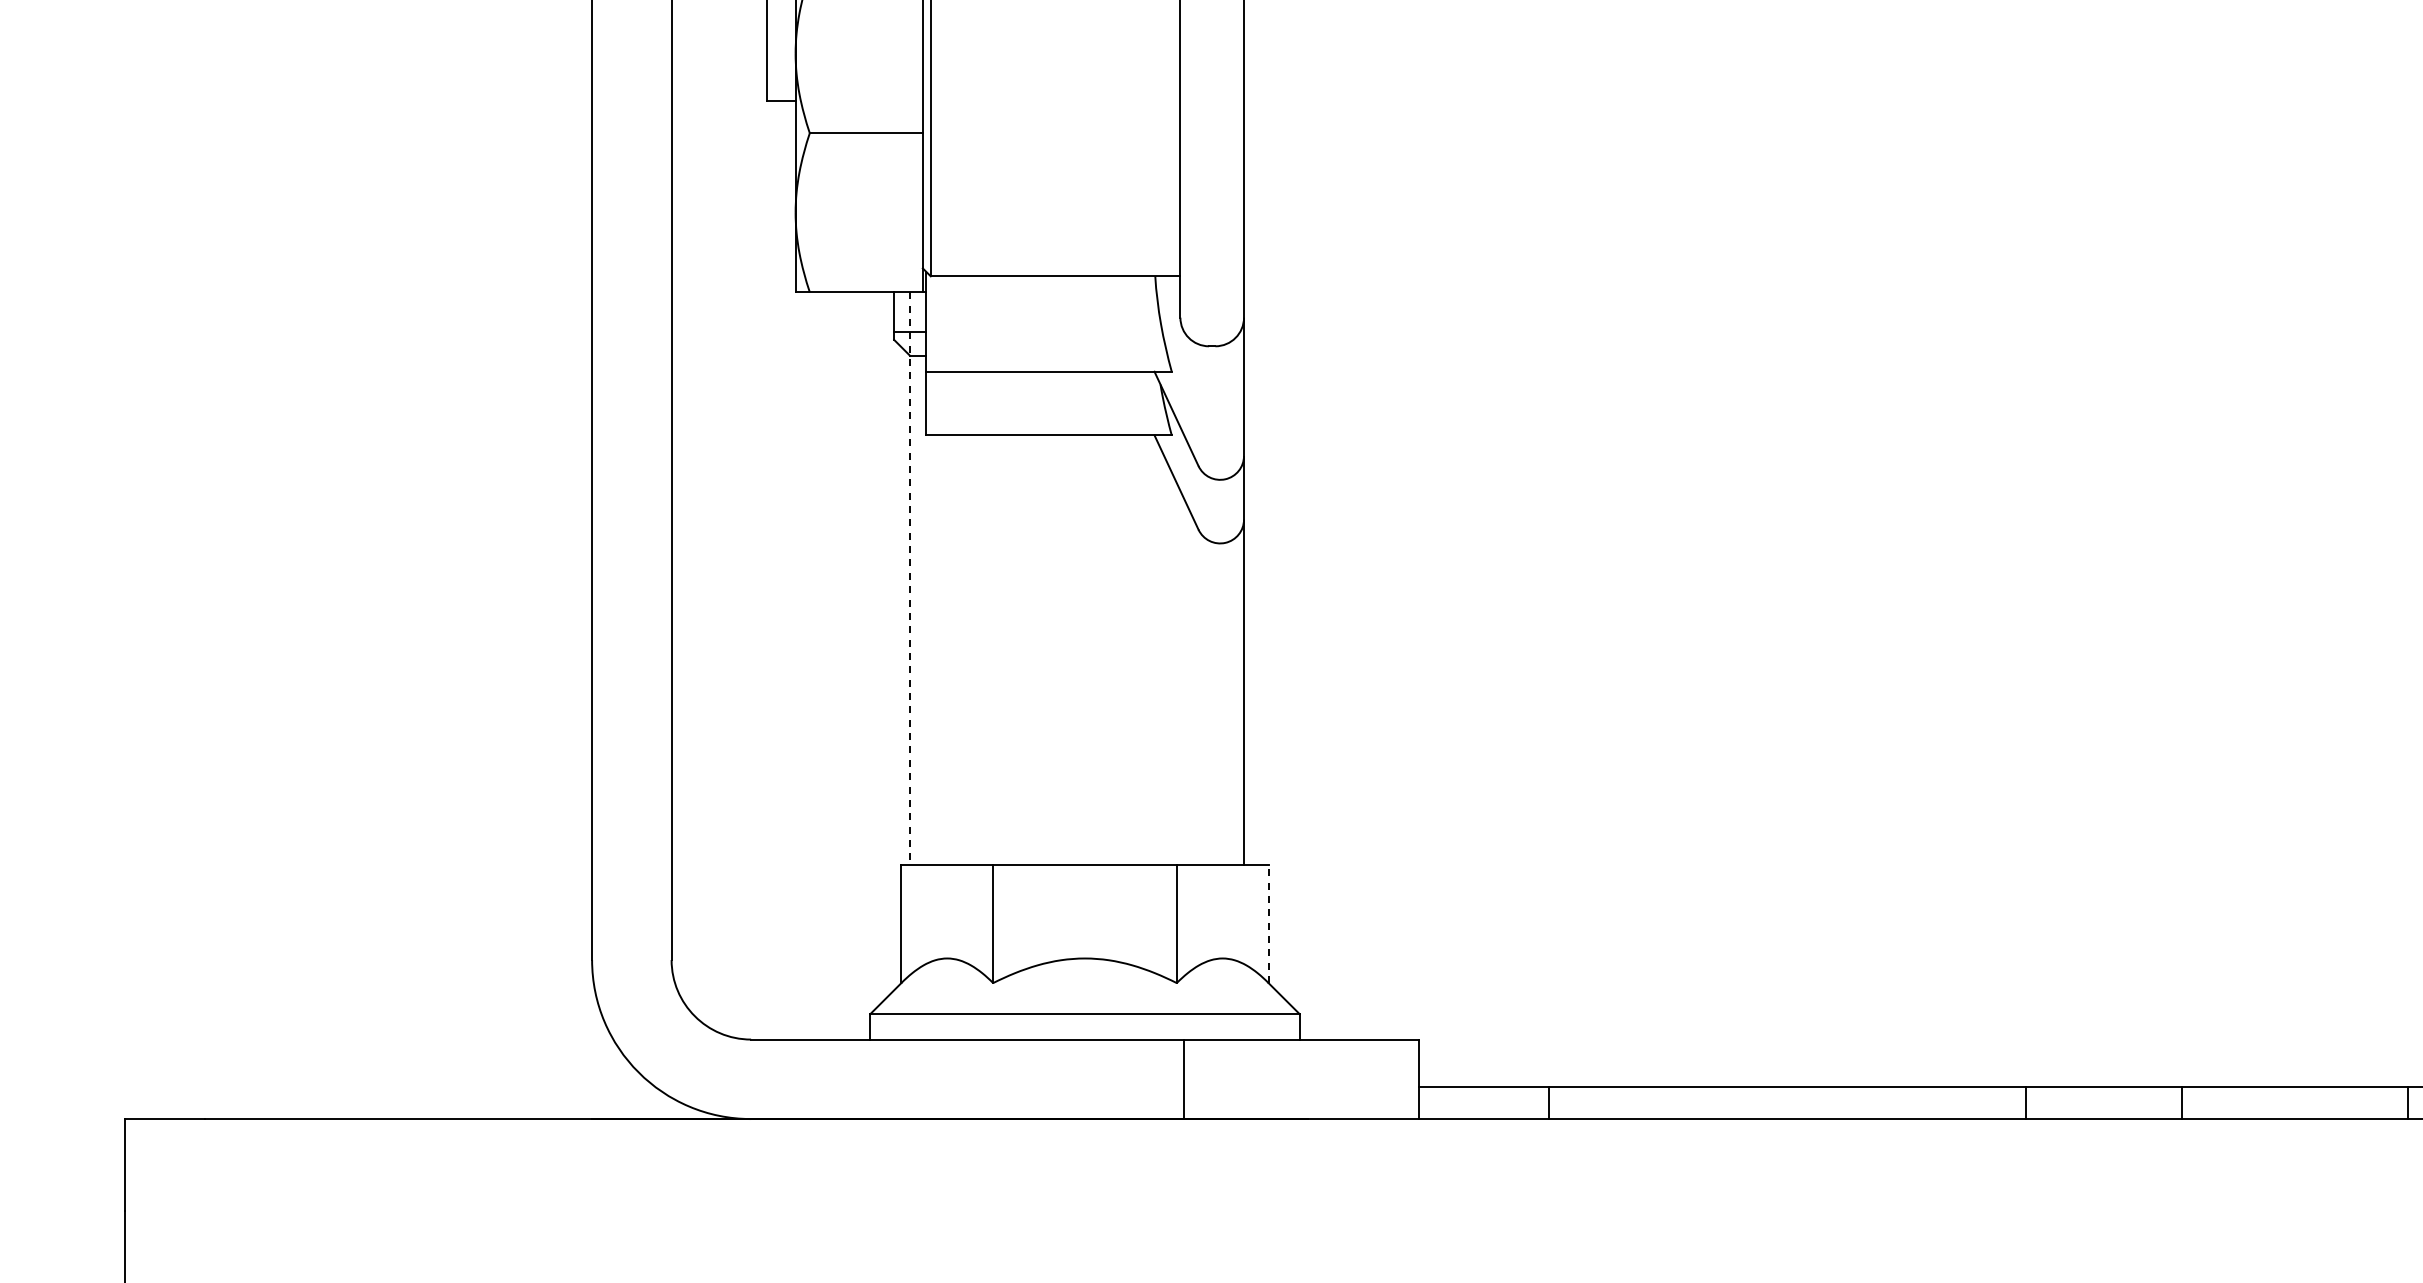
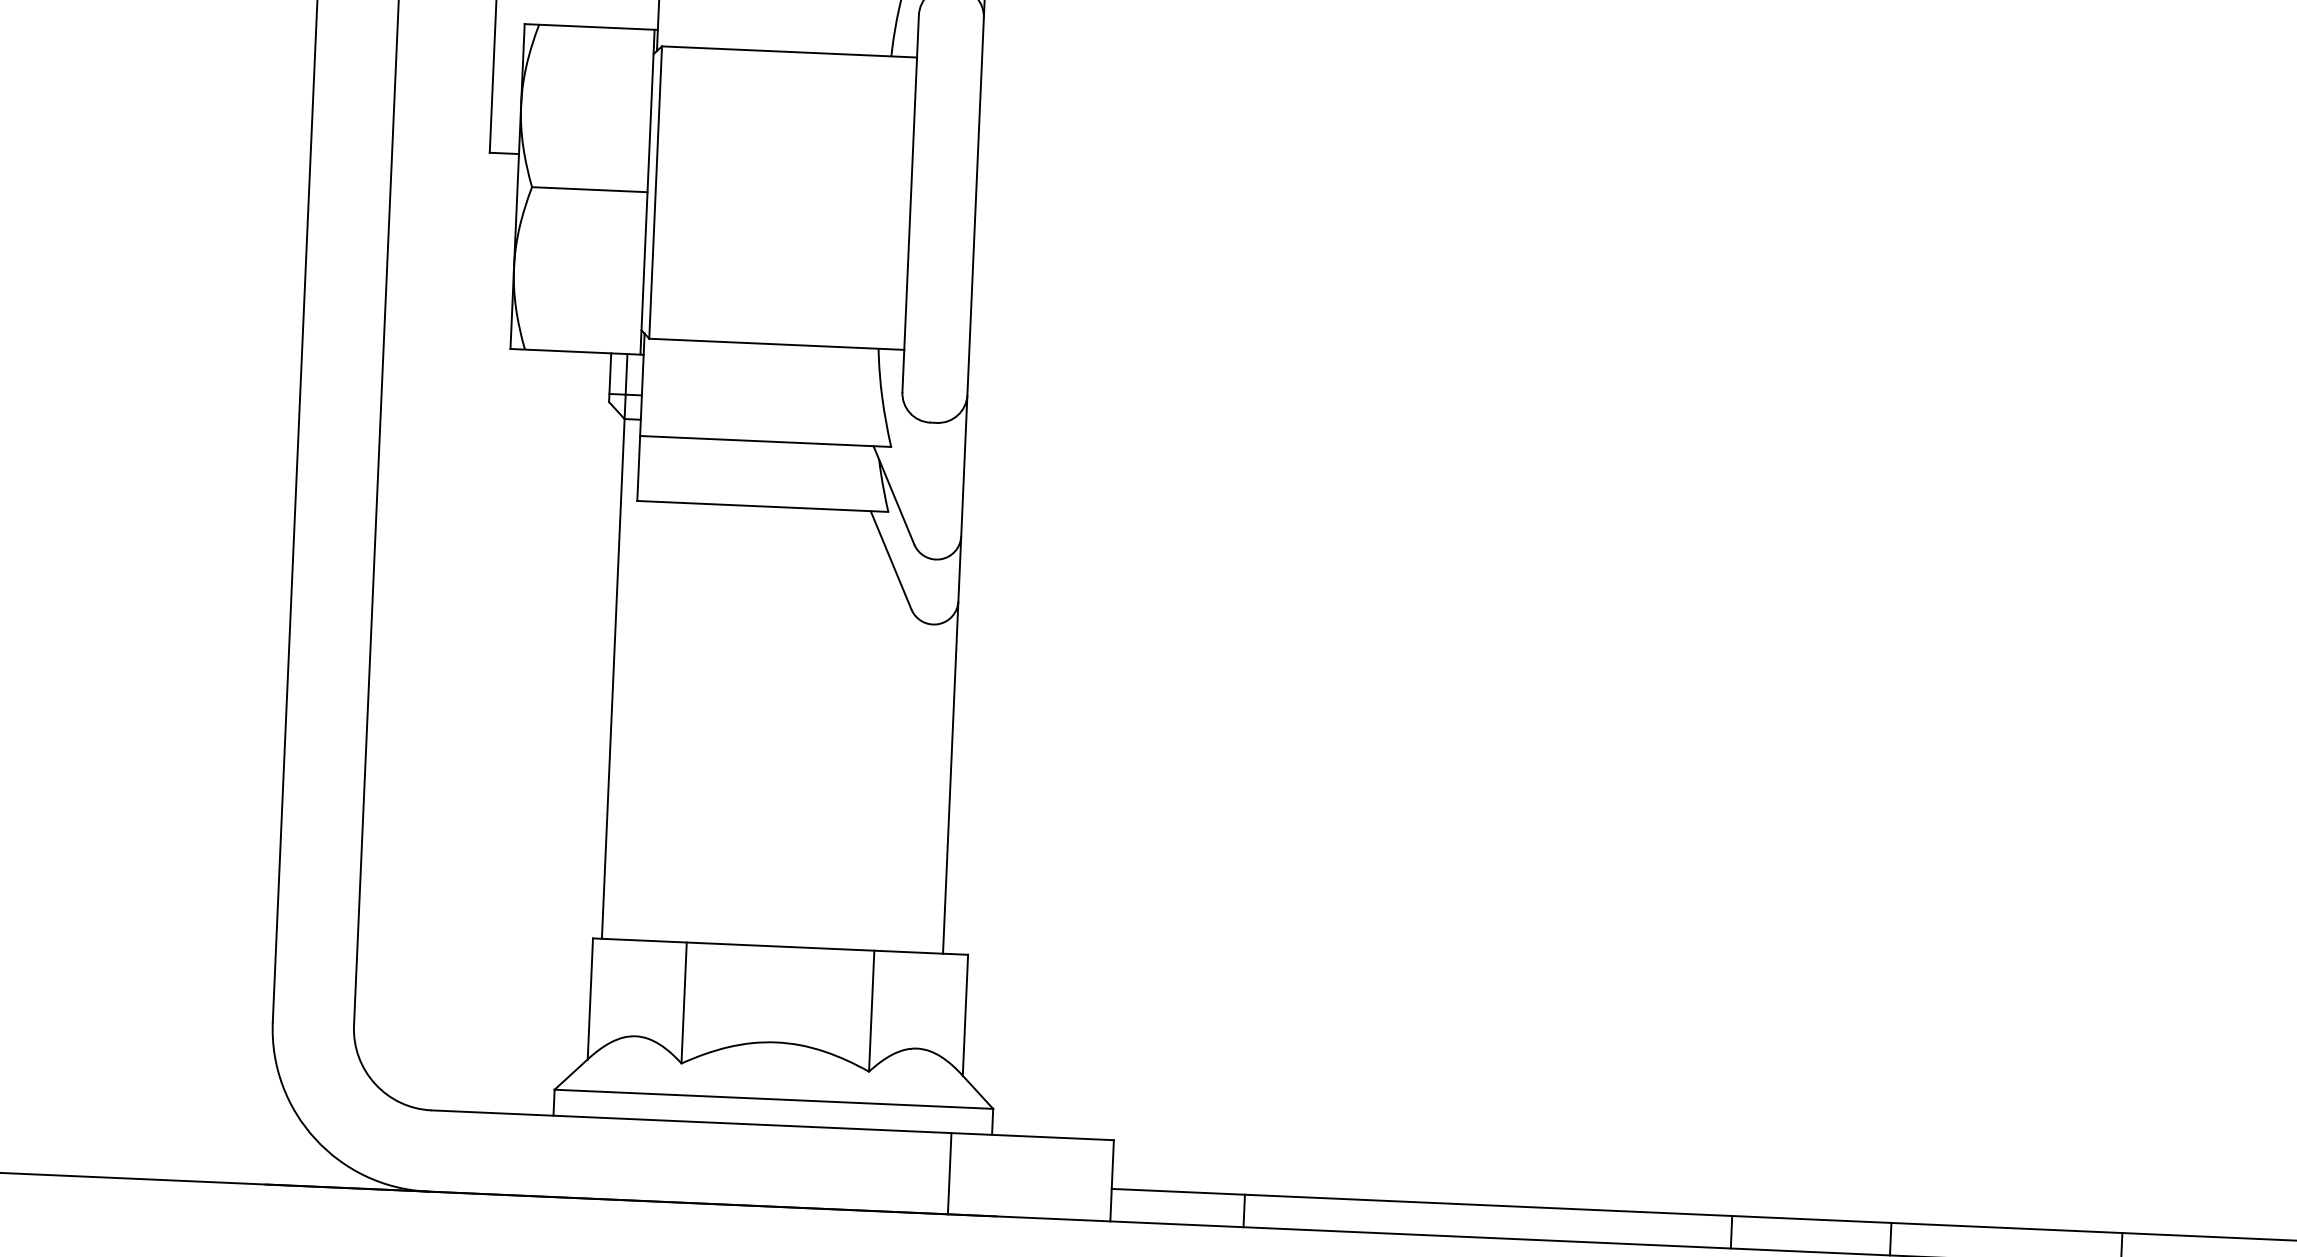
line: (910, 578) -> (615, 646), dashed -> solid
line: (1268, 923) -> (965, 1014), dashed -> solid
line: (1183, 1079) -> (949, 1173), moved

